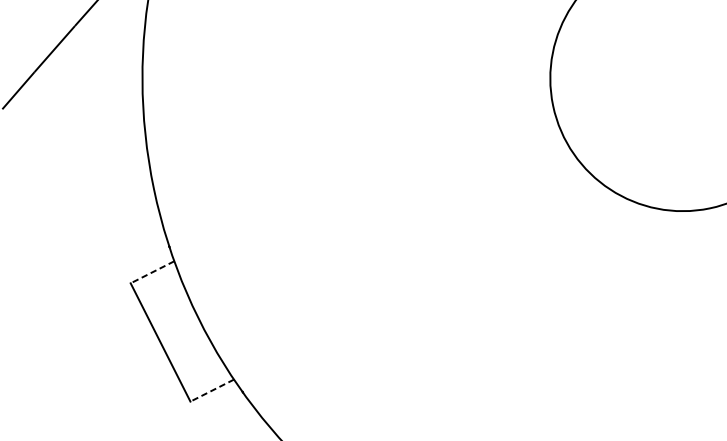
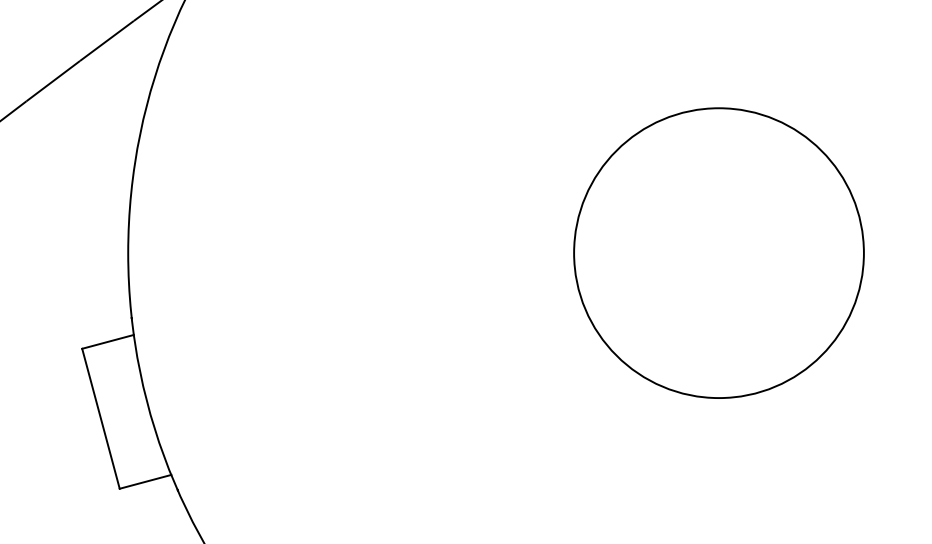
line: (152, 271) -> (108, 341), dashed -> solid
line: (212, 390) -> (145, 481), dashed -> solid

